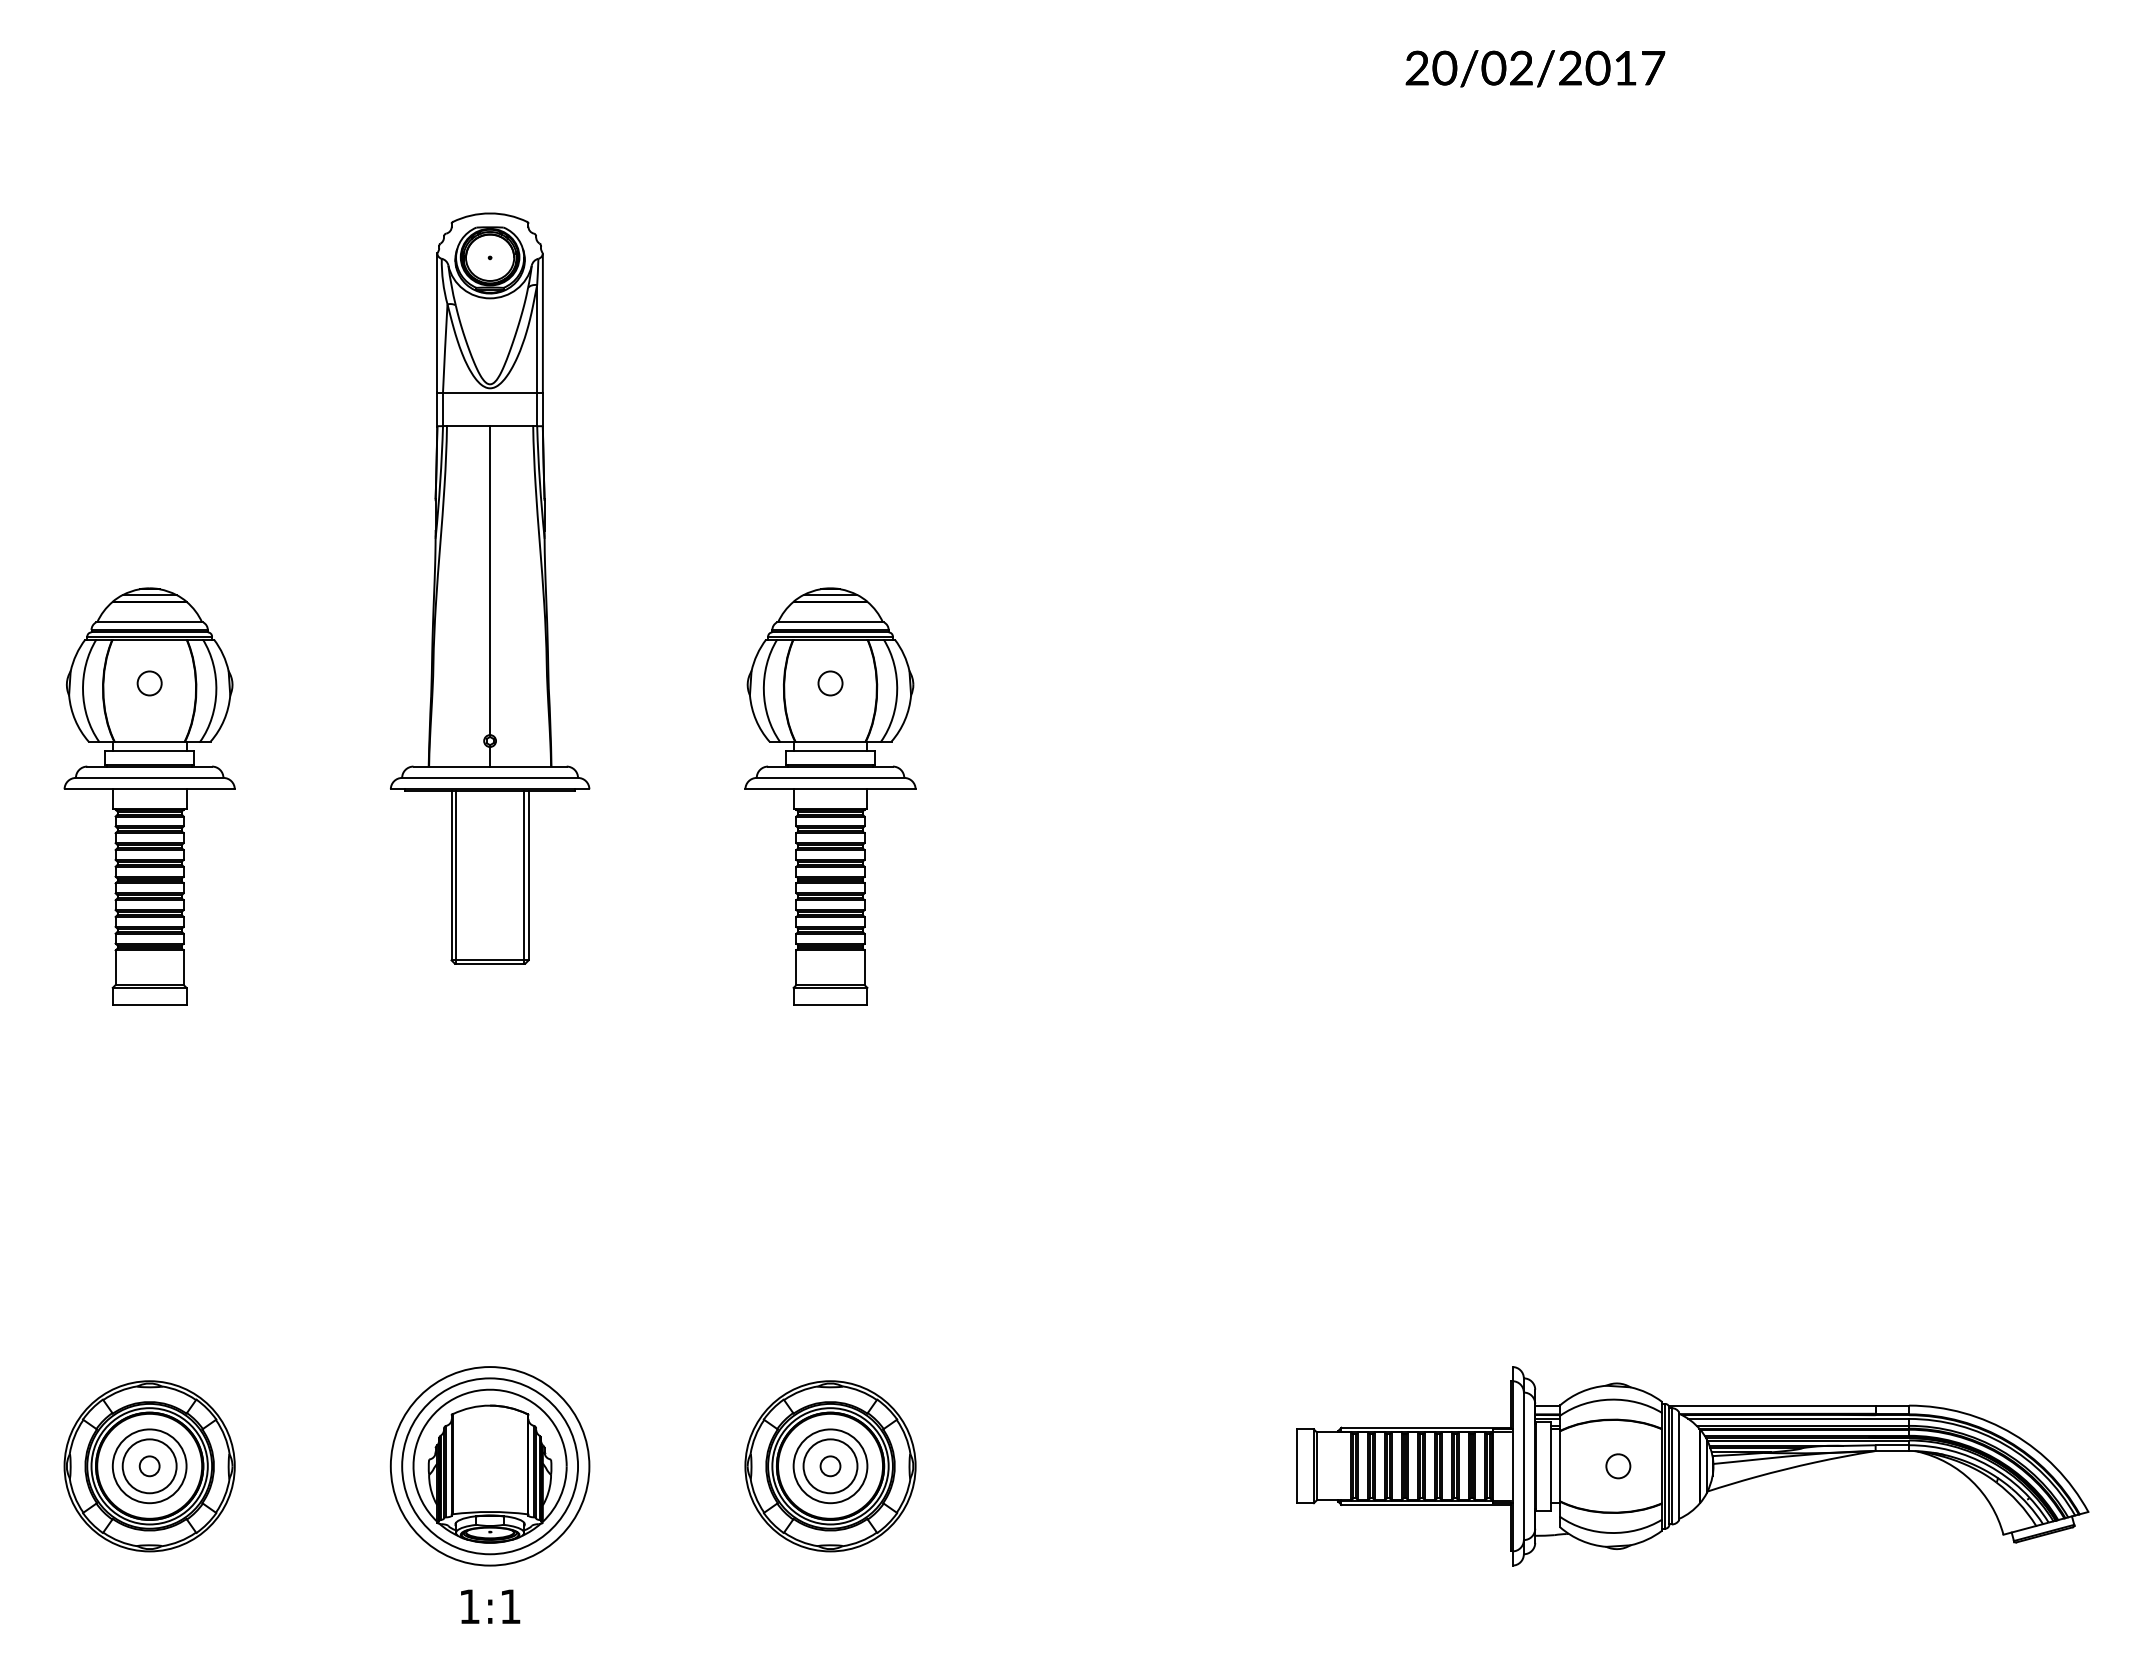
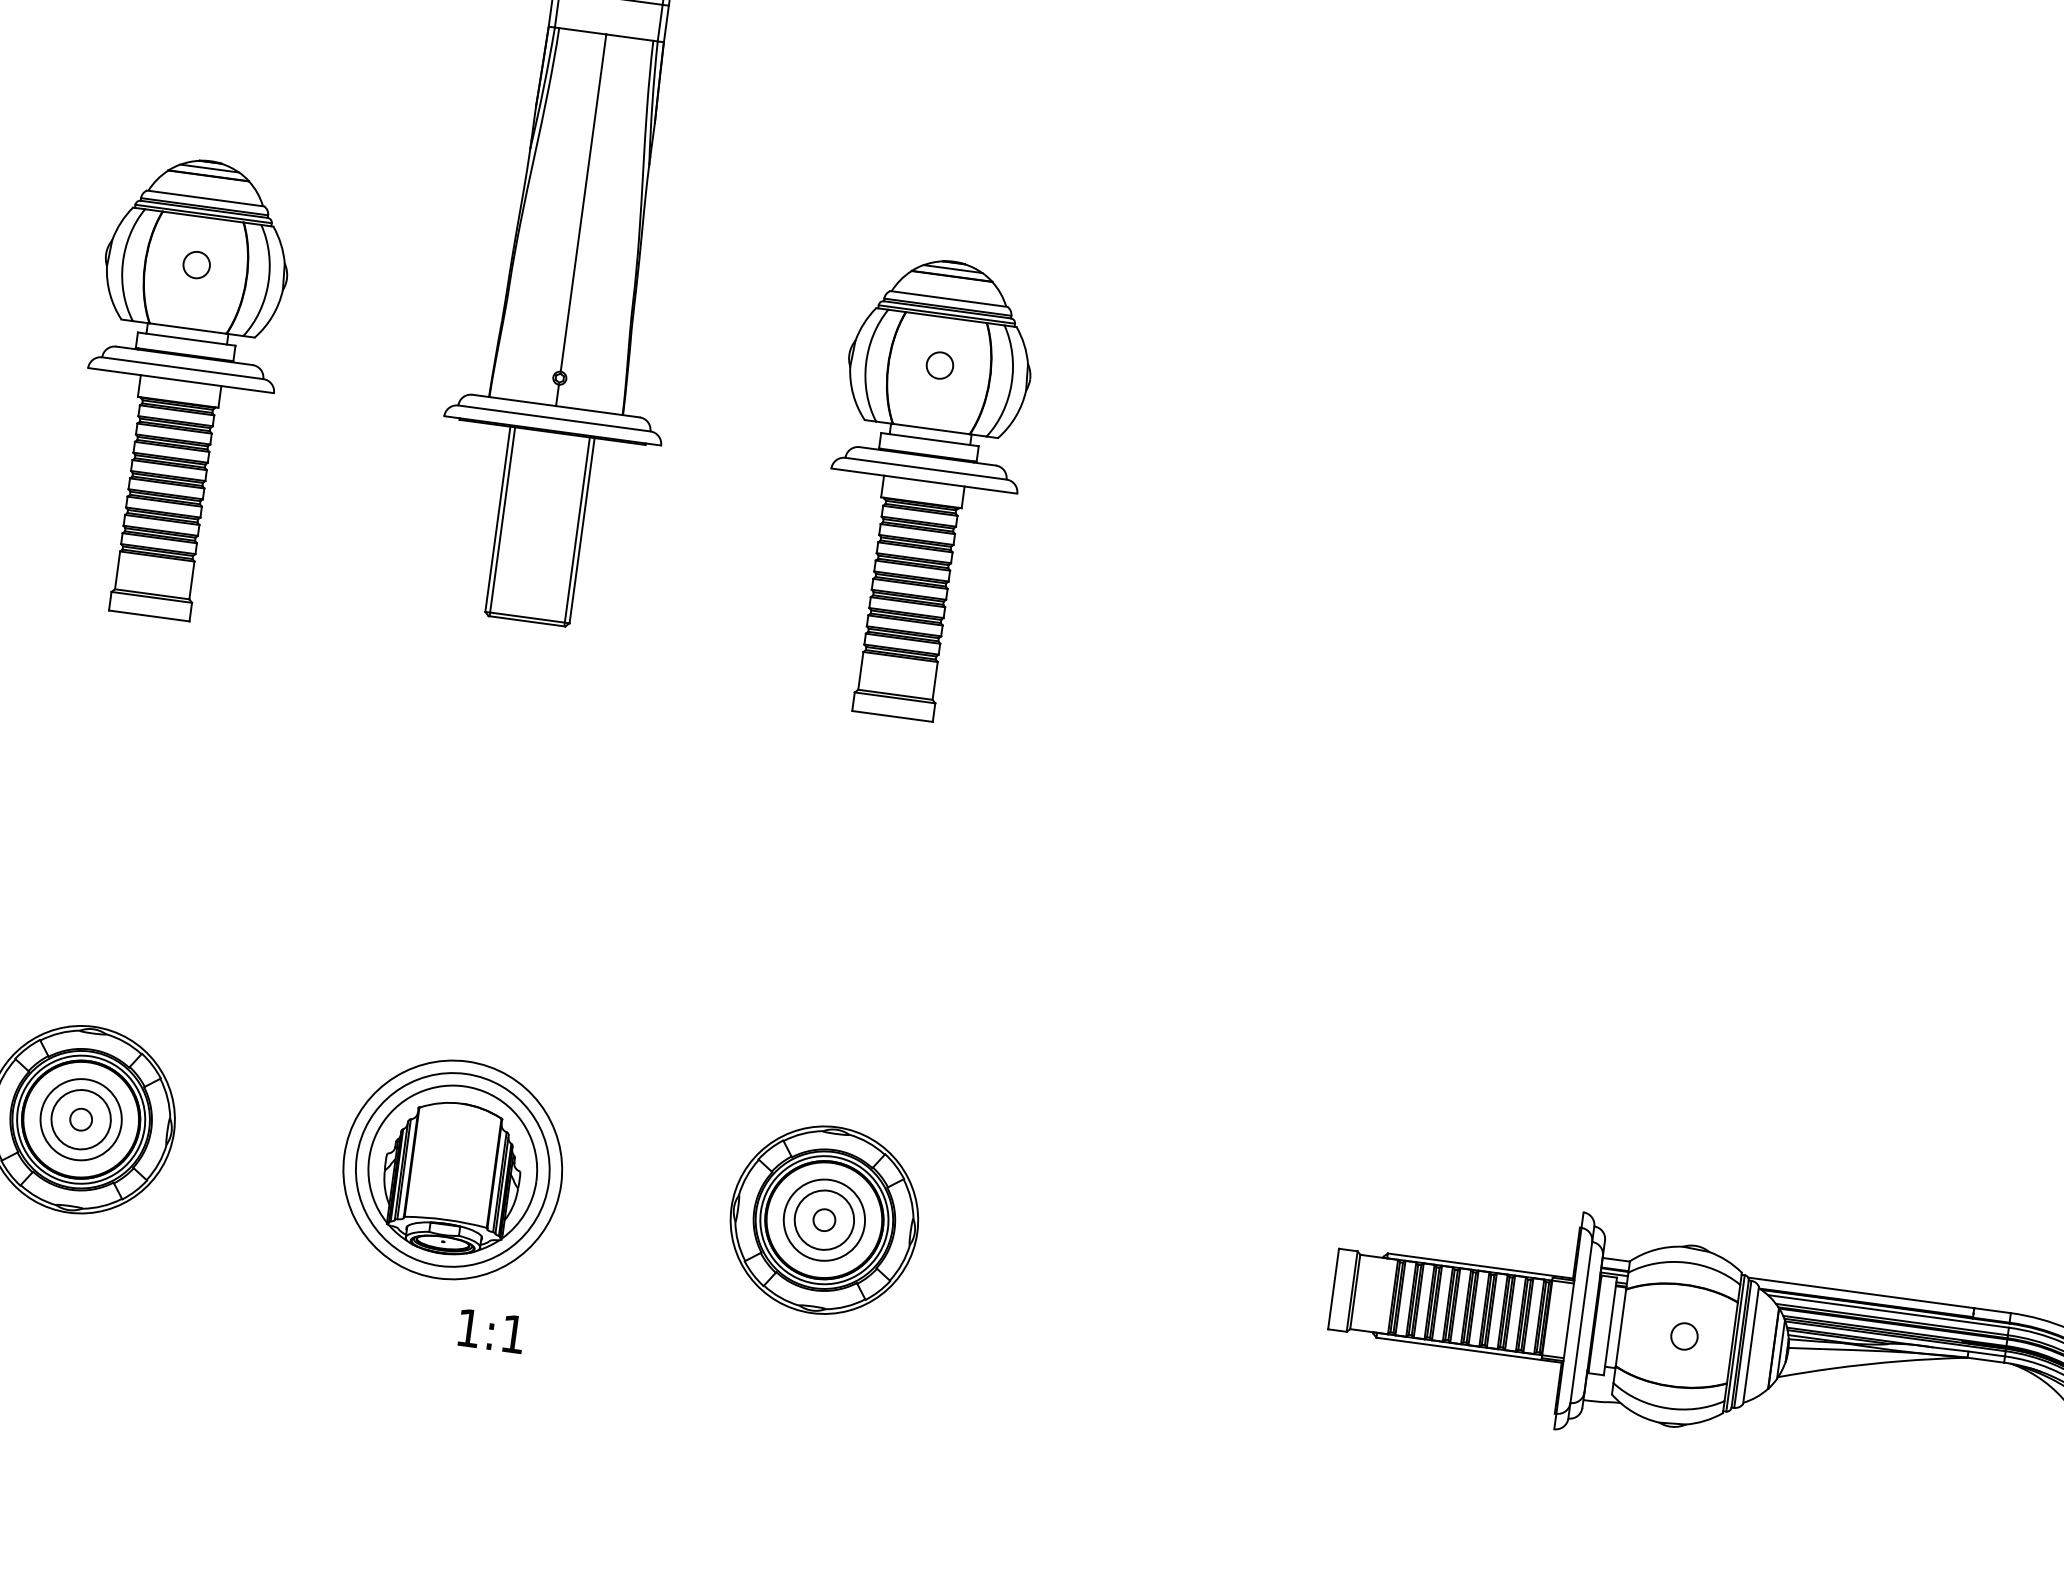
text: (490, 1606) -> (491, 1331), moved

